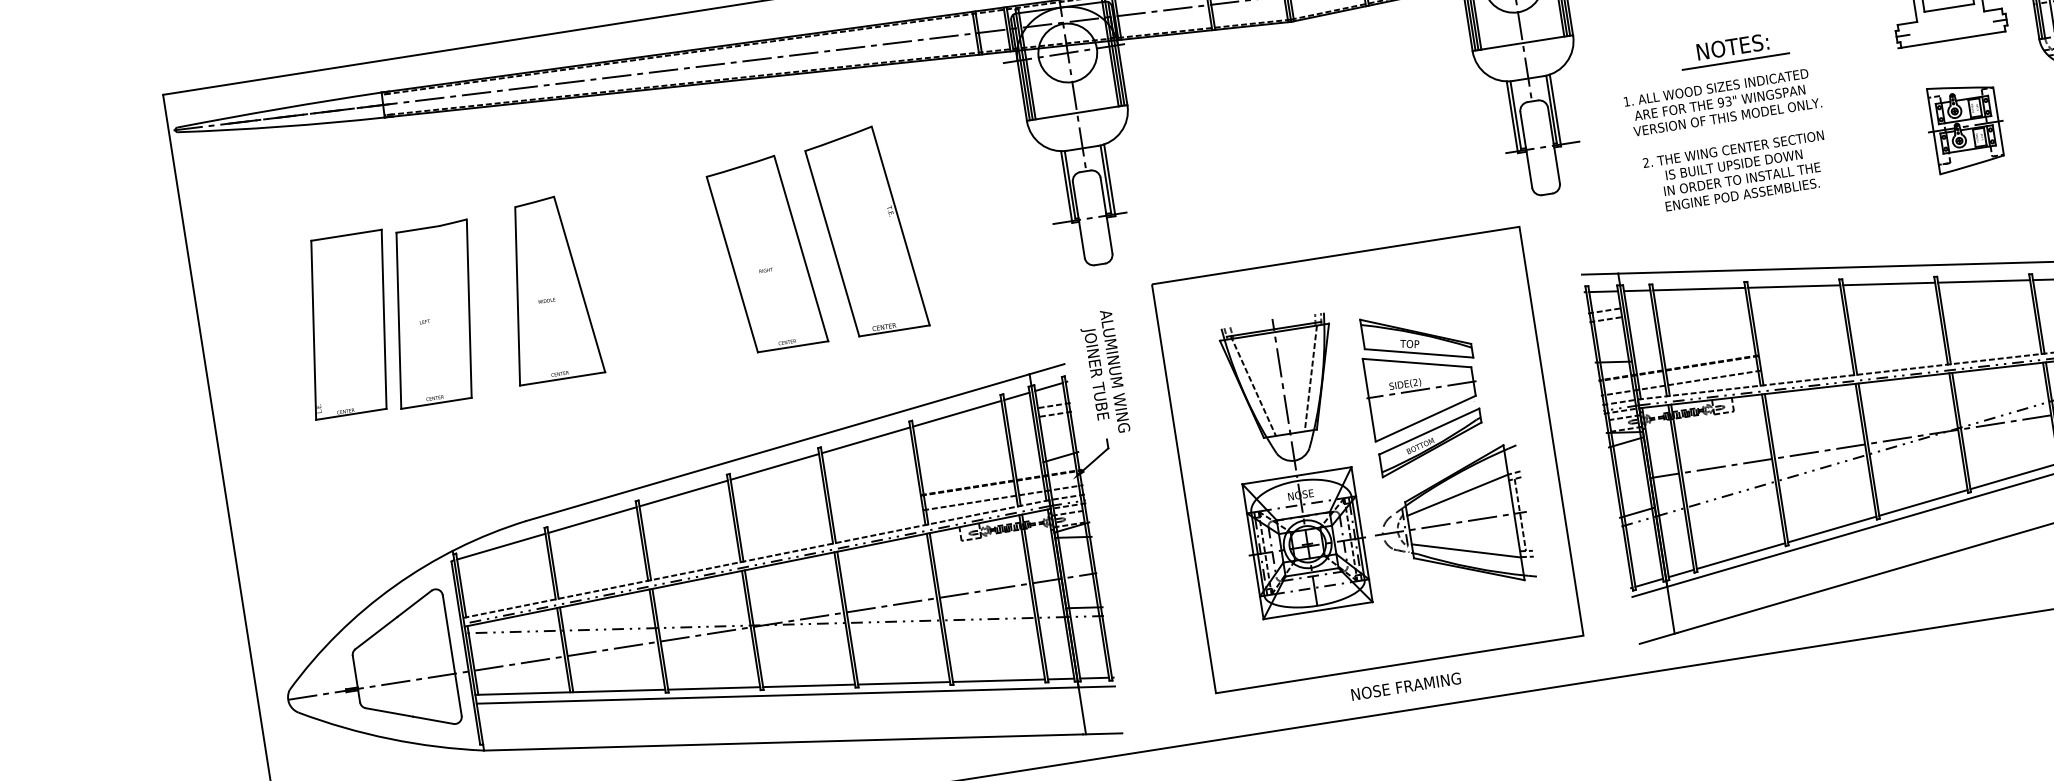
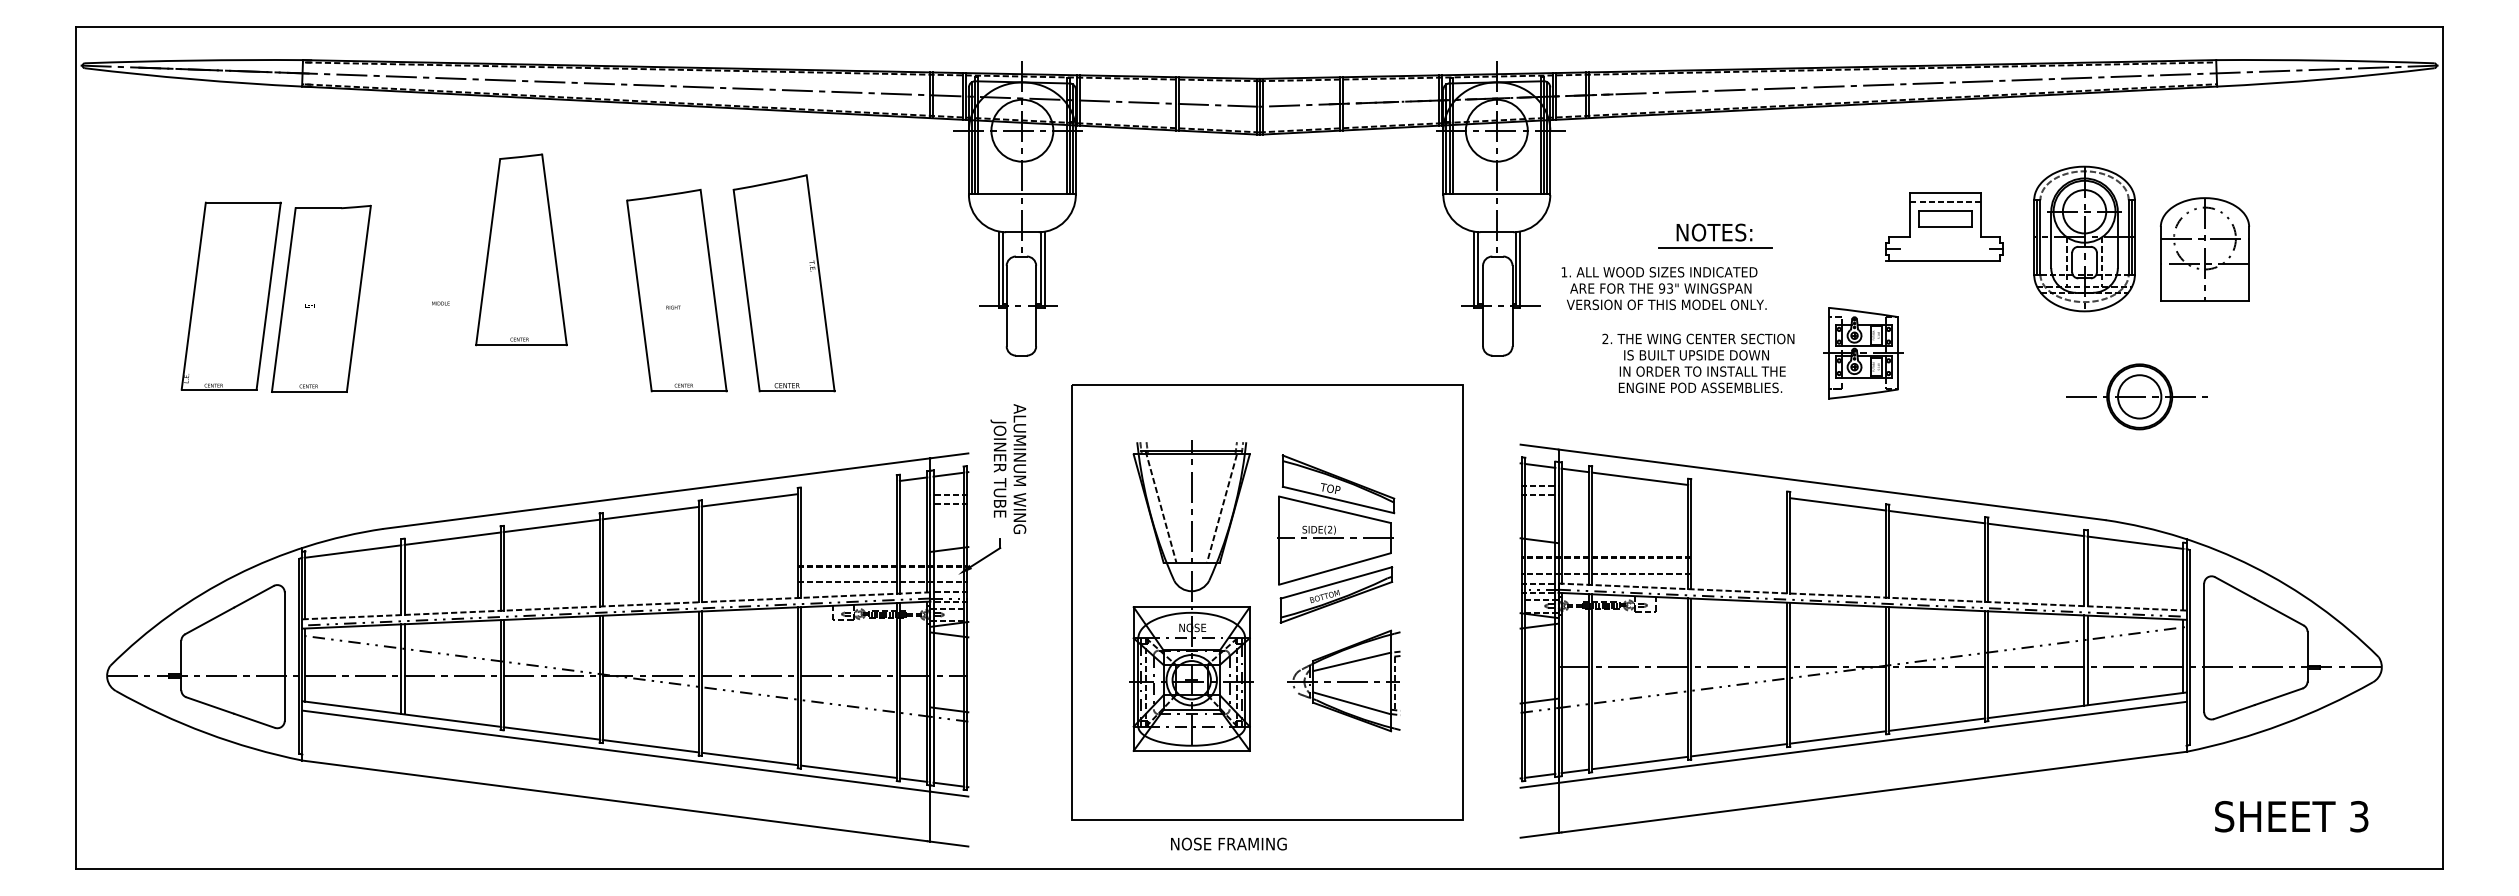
text: (1722, 102) -> (1663, 288), moved
part: (1965, 126) -> (1863, 353), moved
line: (1794, 286) -> (1739, 491), removed
part: (548, 289) -> (521, 249), moved
line: (956, 413) -> (848, 487), removed
part: (1450, 522) -> (1343, 680), size x0.7
text: (1405, 686) -> (1228, 843), moved

